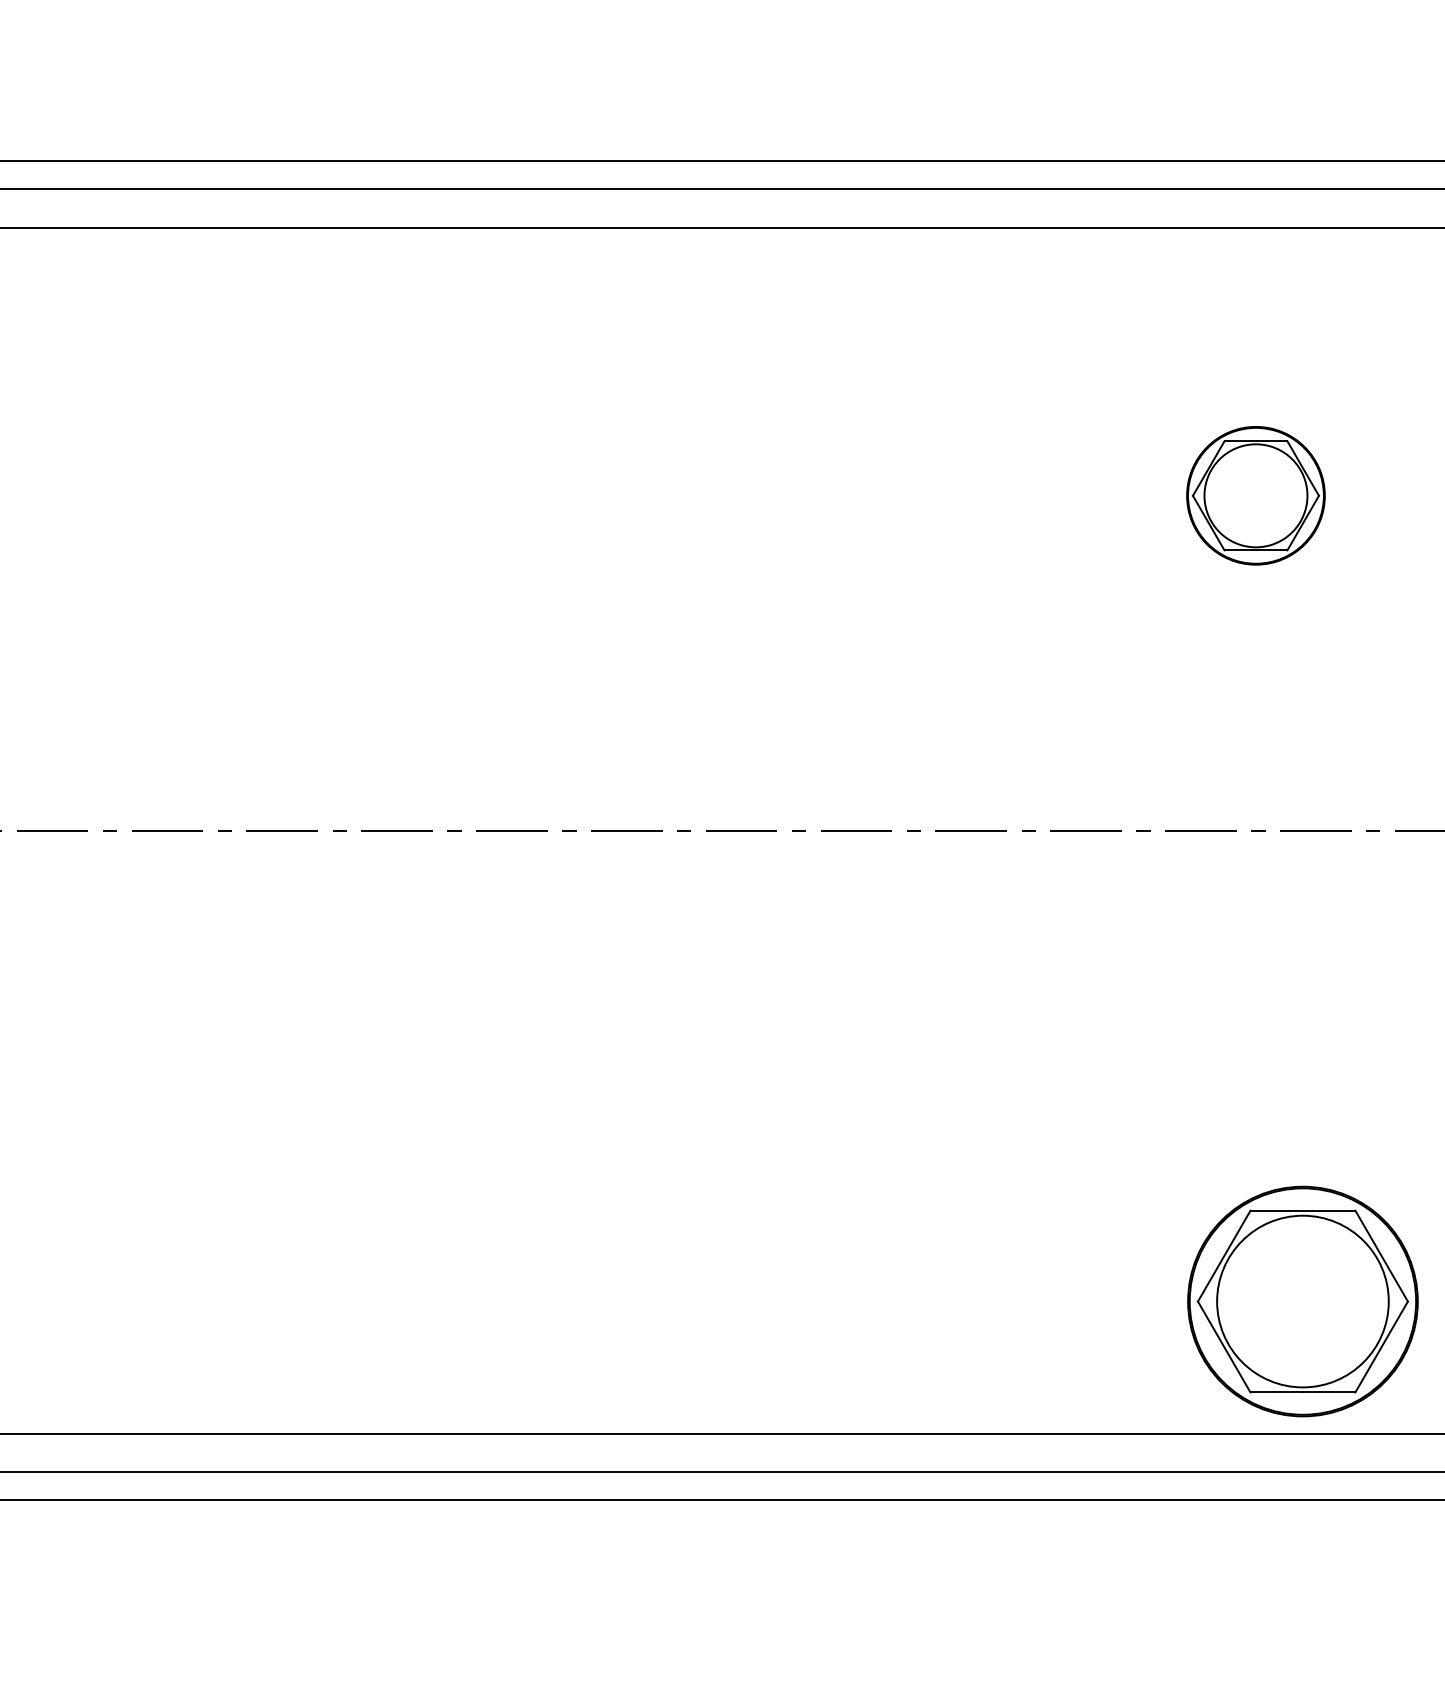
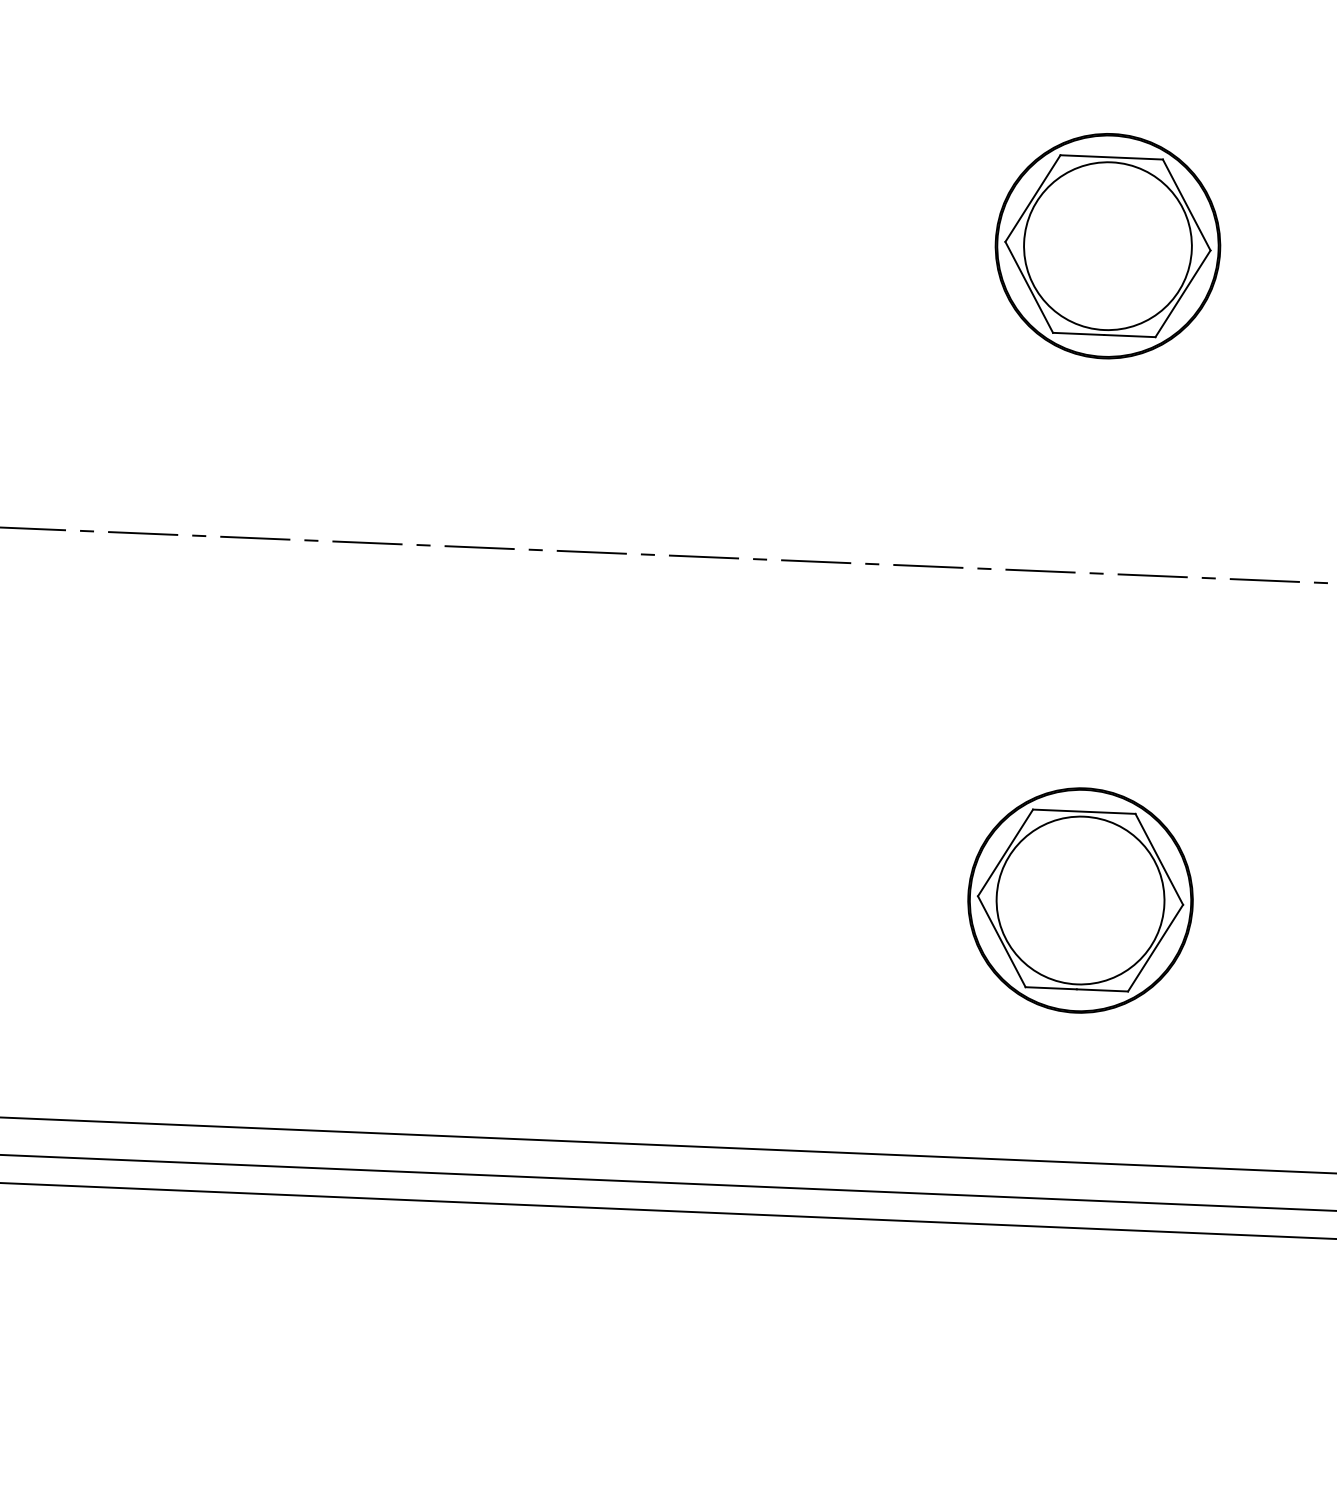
part: (1255, 495) -> (1107, 245), size x1.67
part: (1302, 1301) -> (1080, 900), moved

